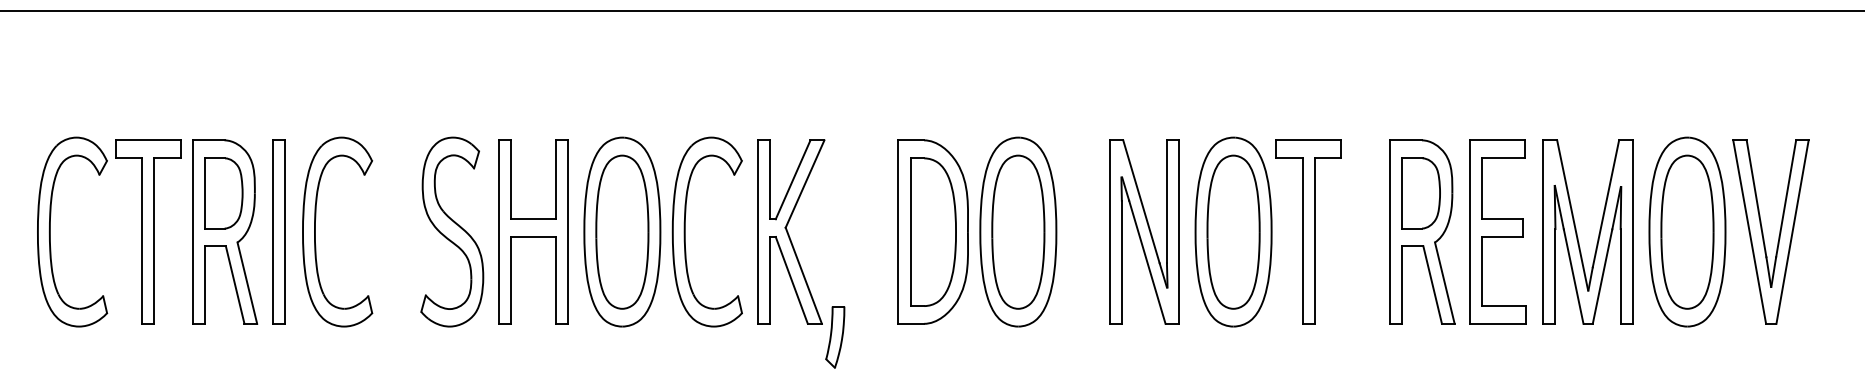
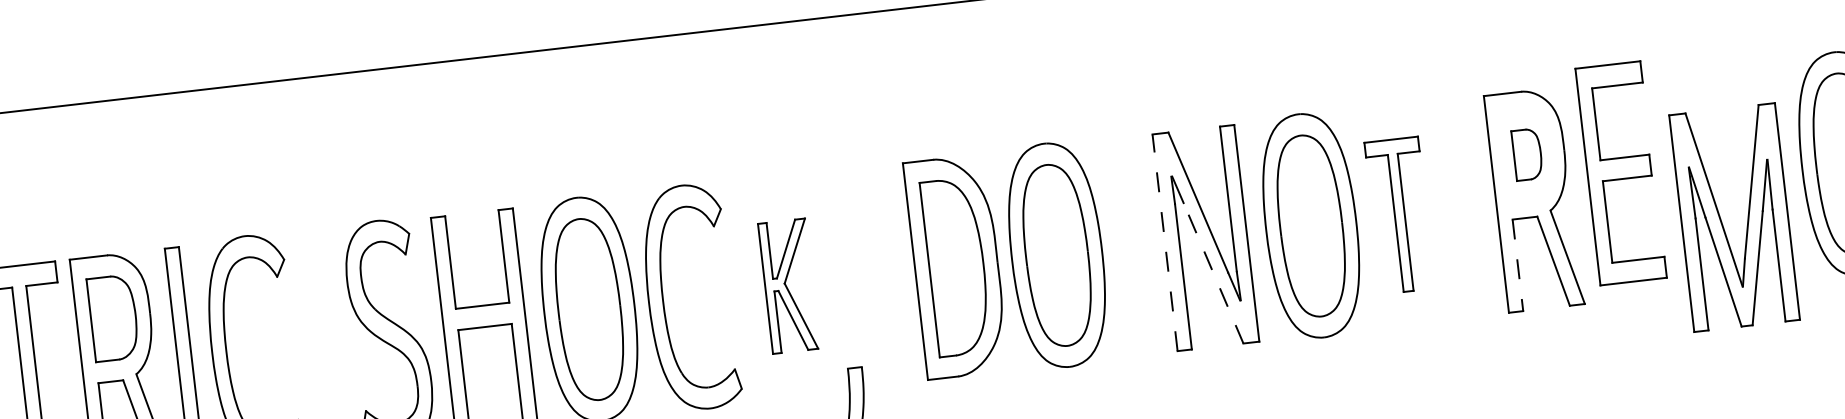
part: (1420, 193) -> (1526, 154), size x0.6
part: (791, 231) -> (789, 285), size x0.6
part: (1308, 231) -> (1399, 214), size x0.7
part: (1497, 231) -> (1620, 172), moved
line: (1109, 232) -> (1164, 243), solid -> dashed
part: (1577, 232) -> (1722, 219), moved
line: (1147, 261) -> (1213, 272), solid -> dashed
line: (1402, 285) -> (1518, 265), solid -> dashed

